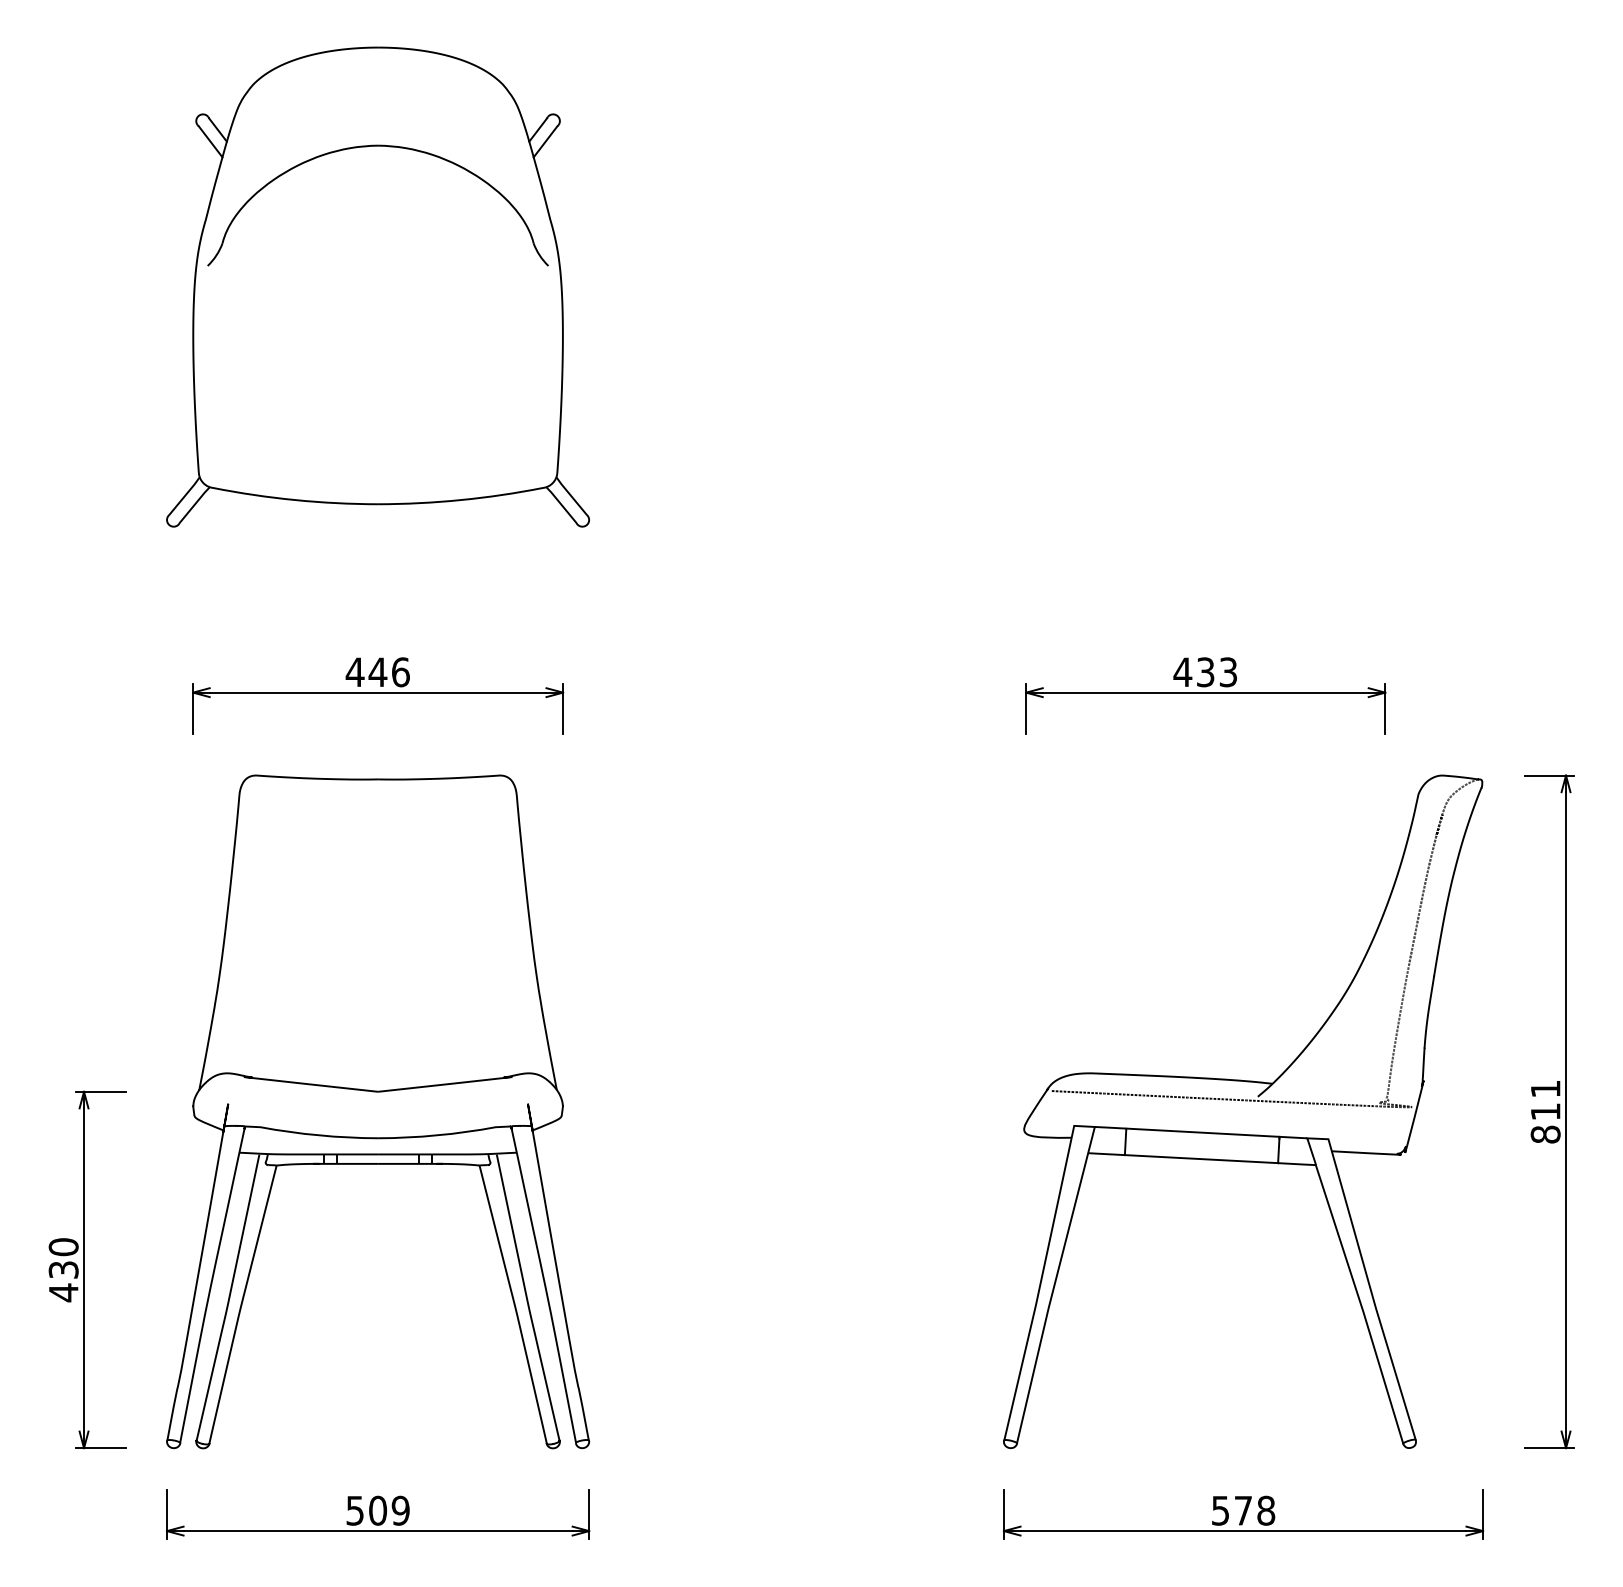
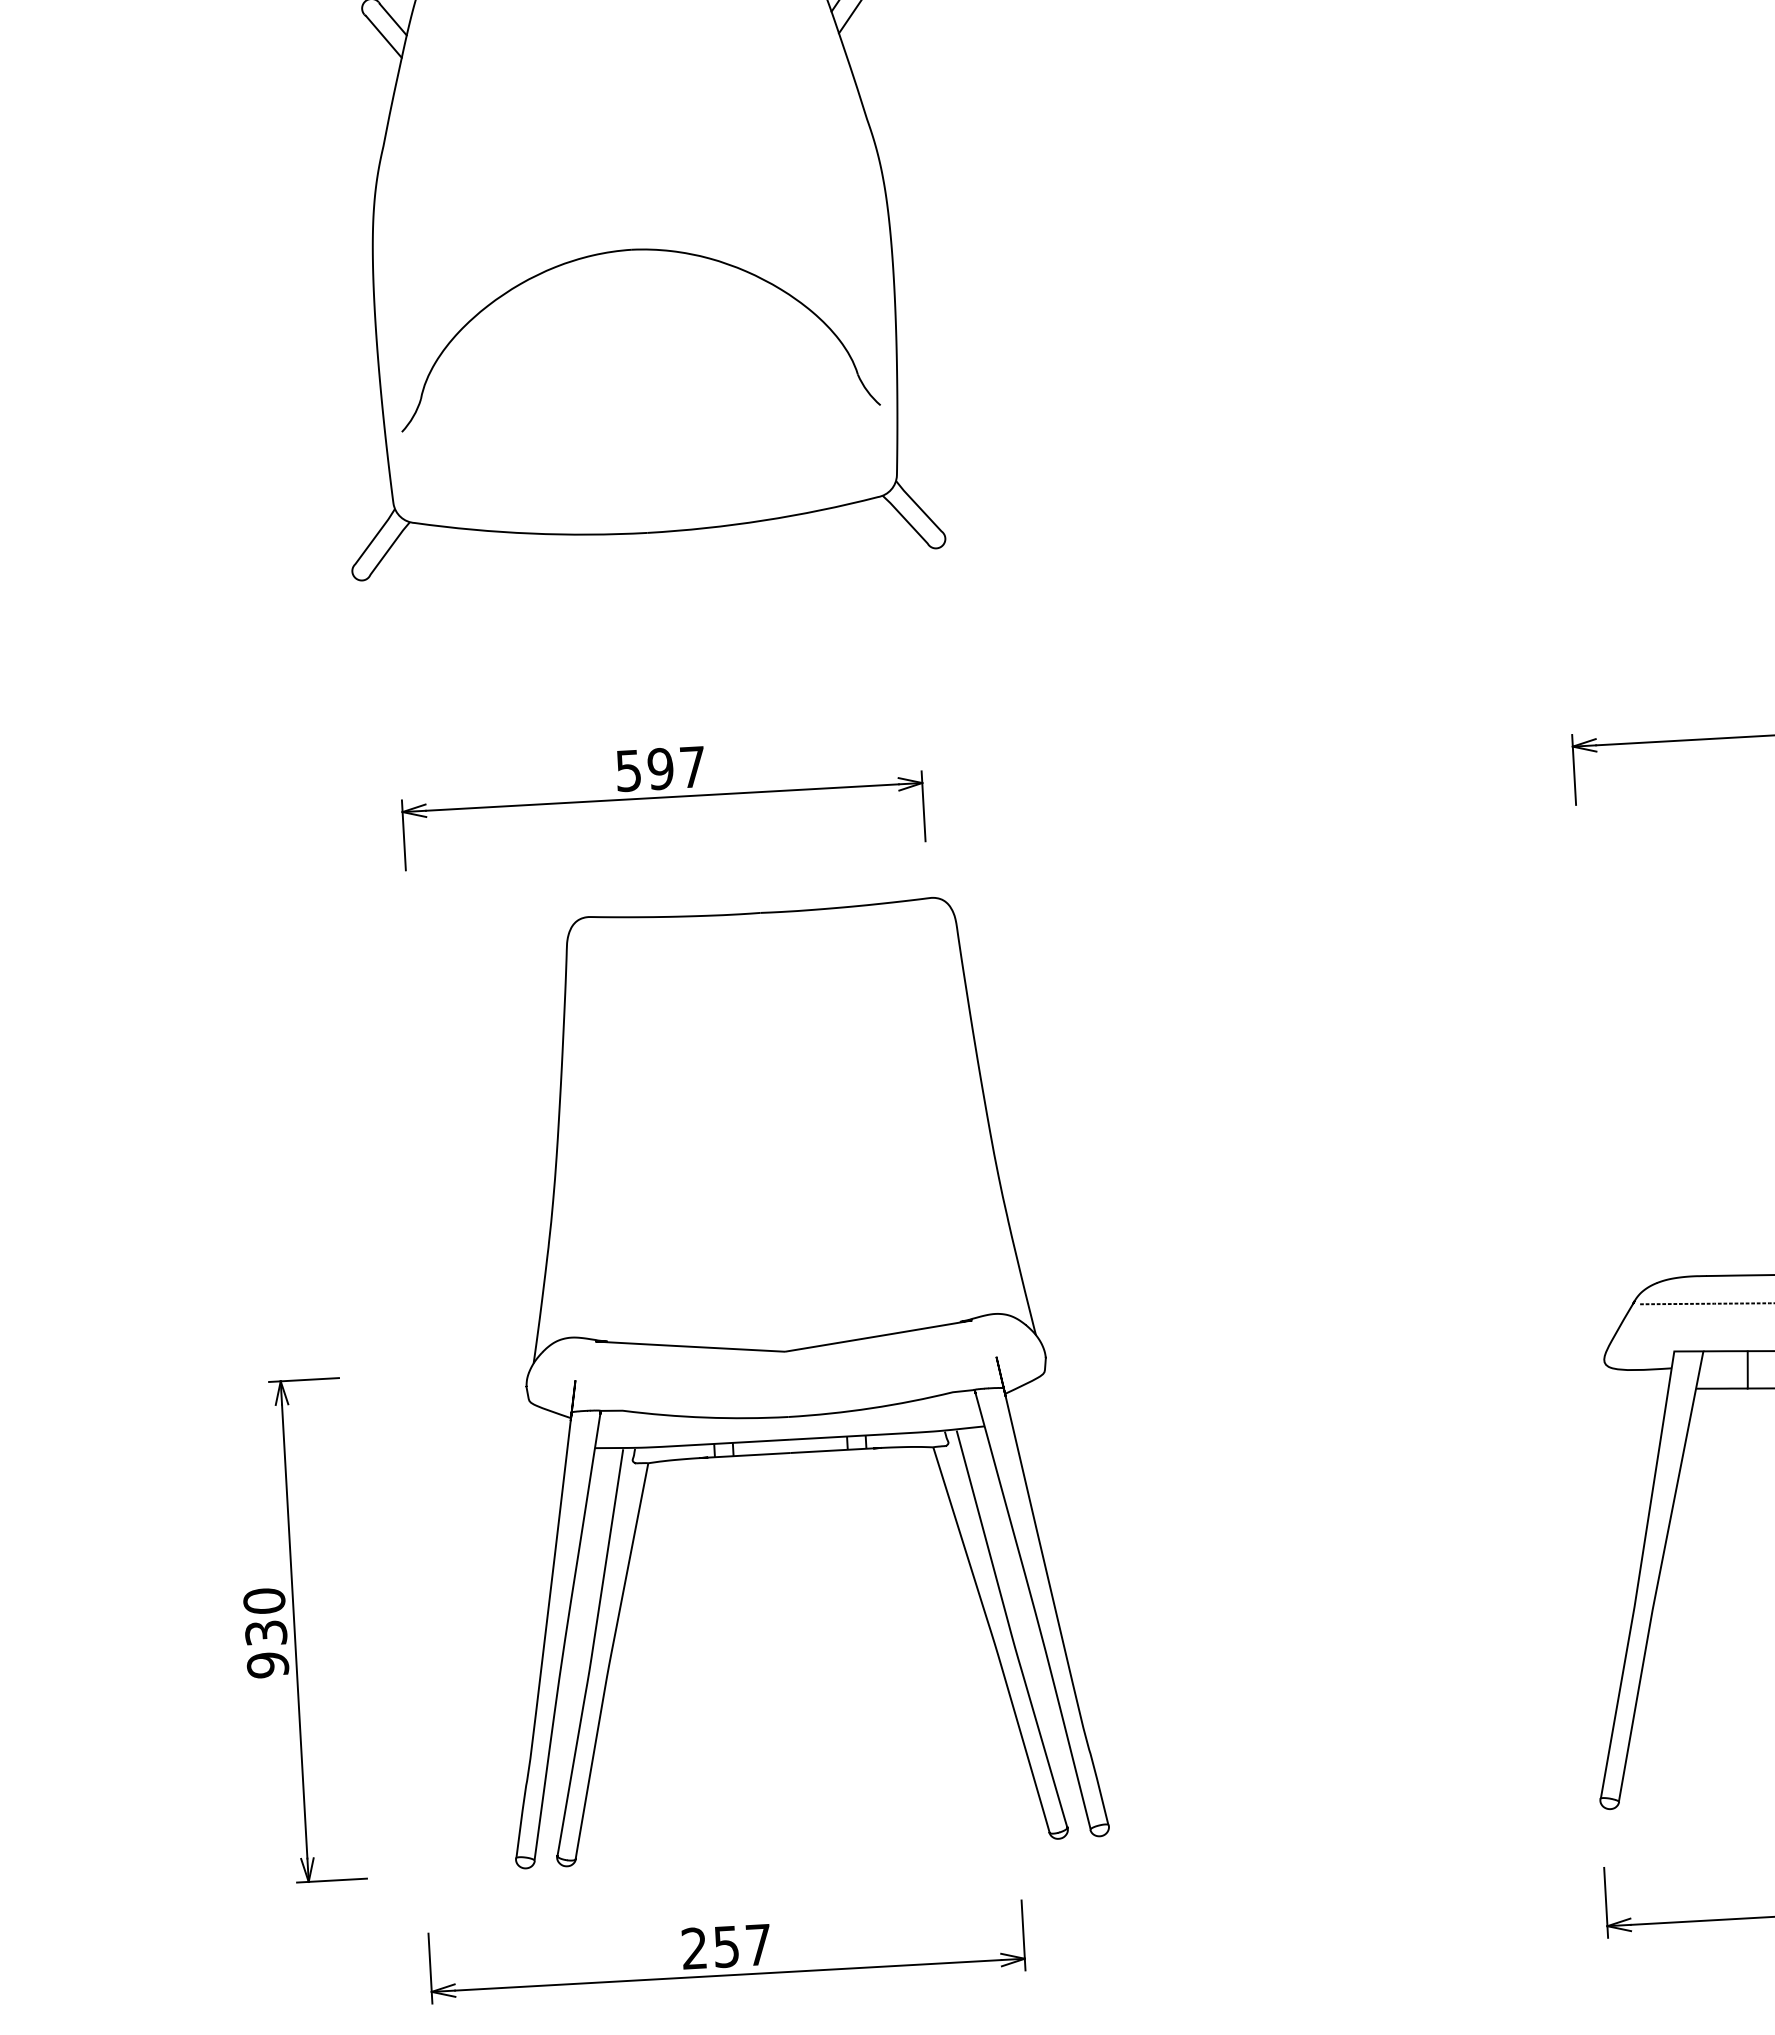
part: (367, 147) -> (617, 253), moved
text: (377, 672) -> (660, 769), 446 -> 597
part: (378, 1111) -> (787, 1379), moved
text: (63, 1292) -> (267, 1664), 430 -> 930
text: (377, 1510) -> (725, 1946), 509 -> 257

